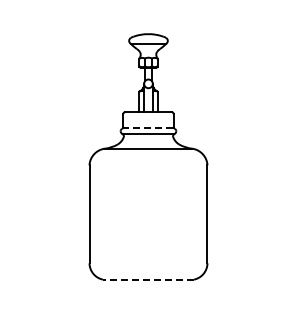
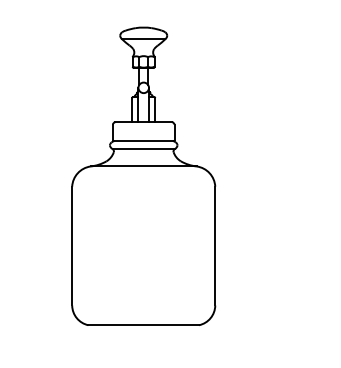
line: (148, 127) -> (143, 140), dashed -> solid
line: (148, 279) -> (143, 325), dashed -> solid

